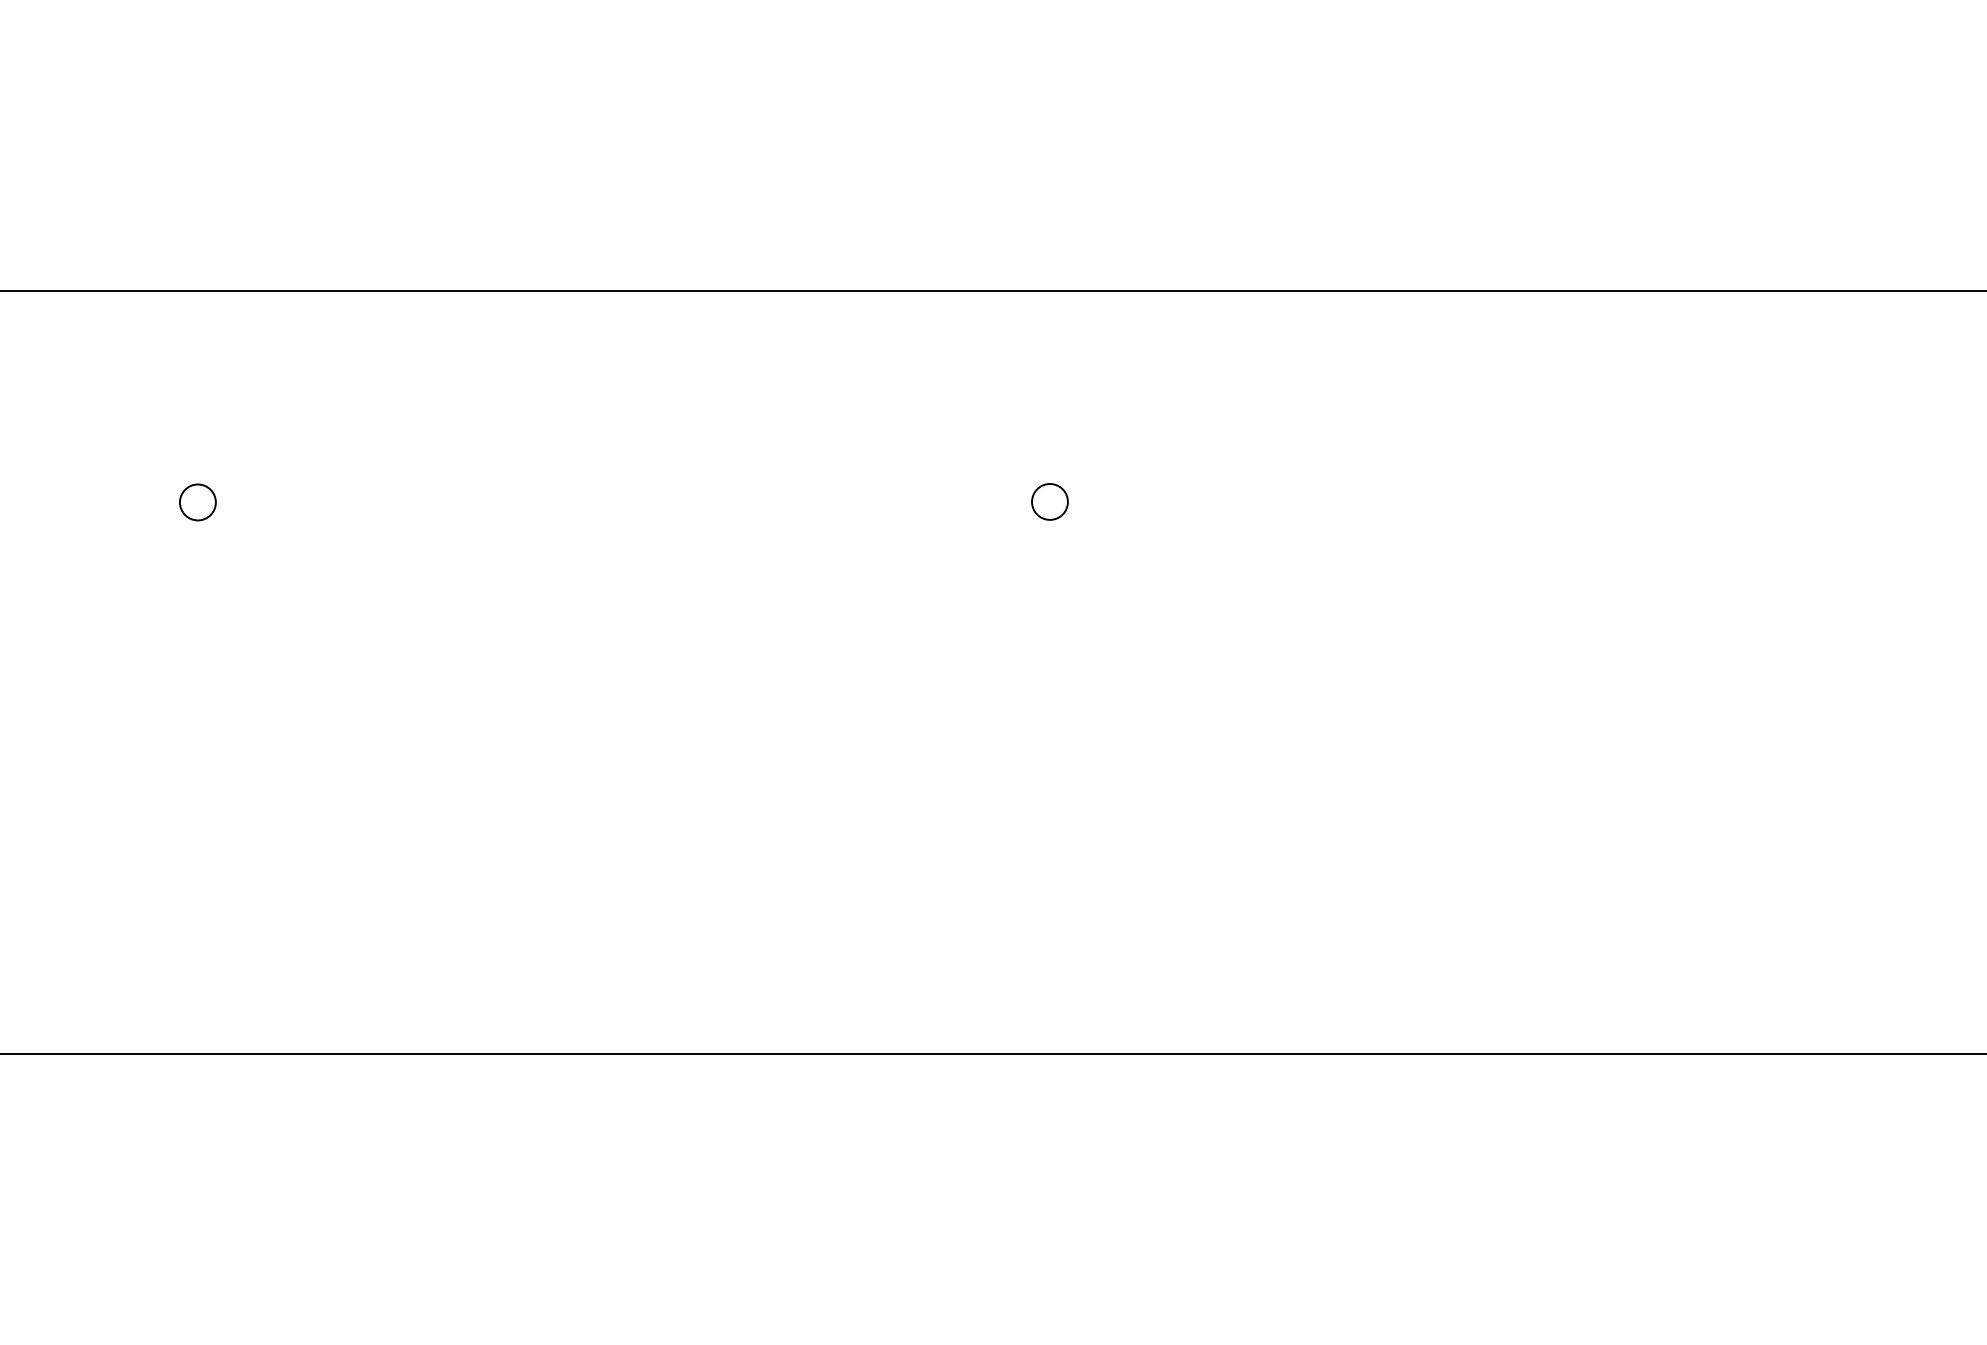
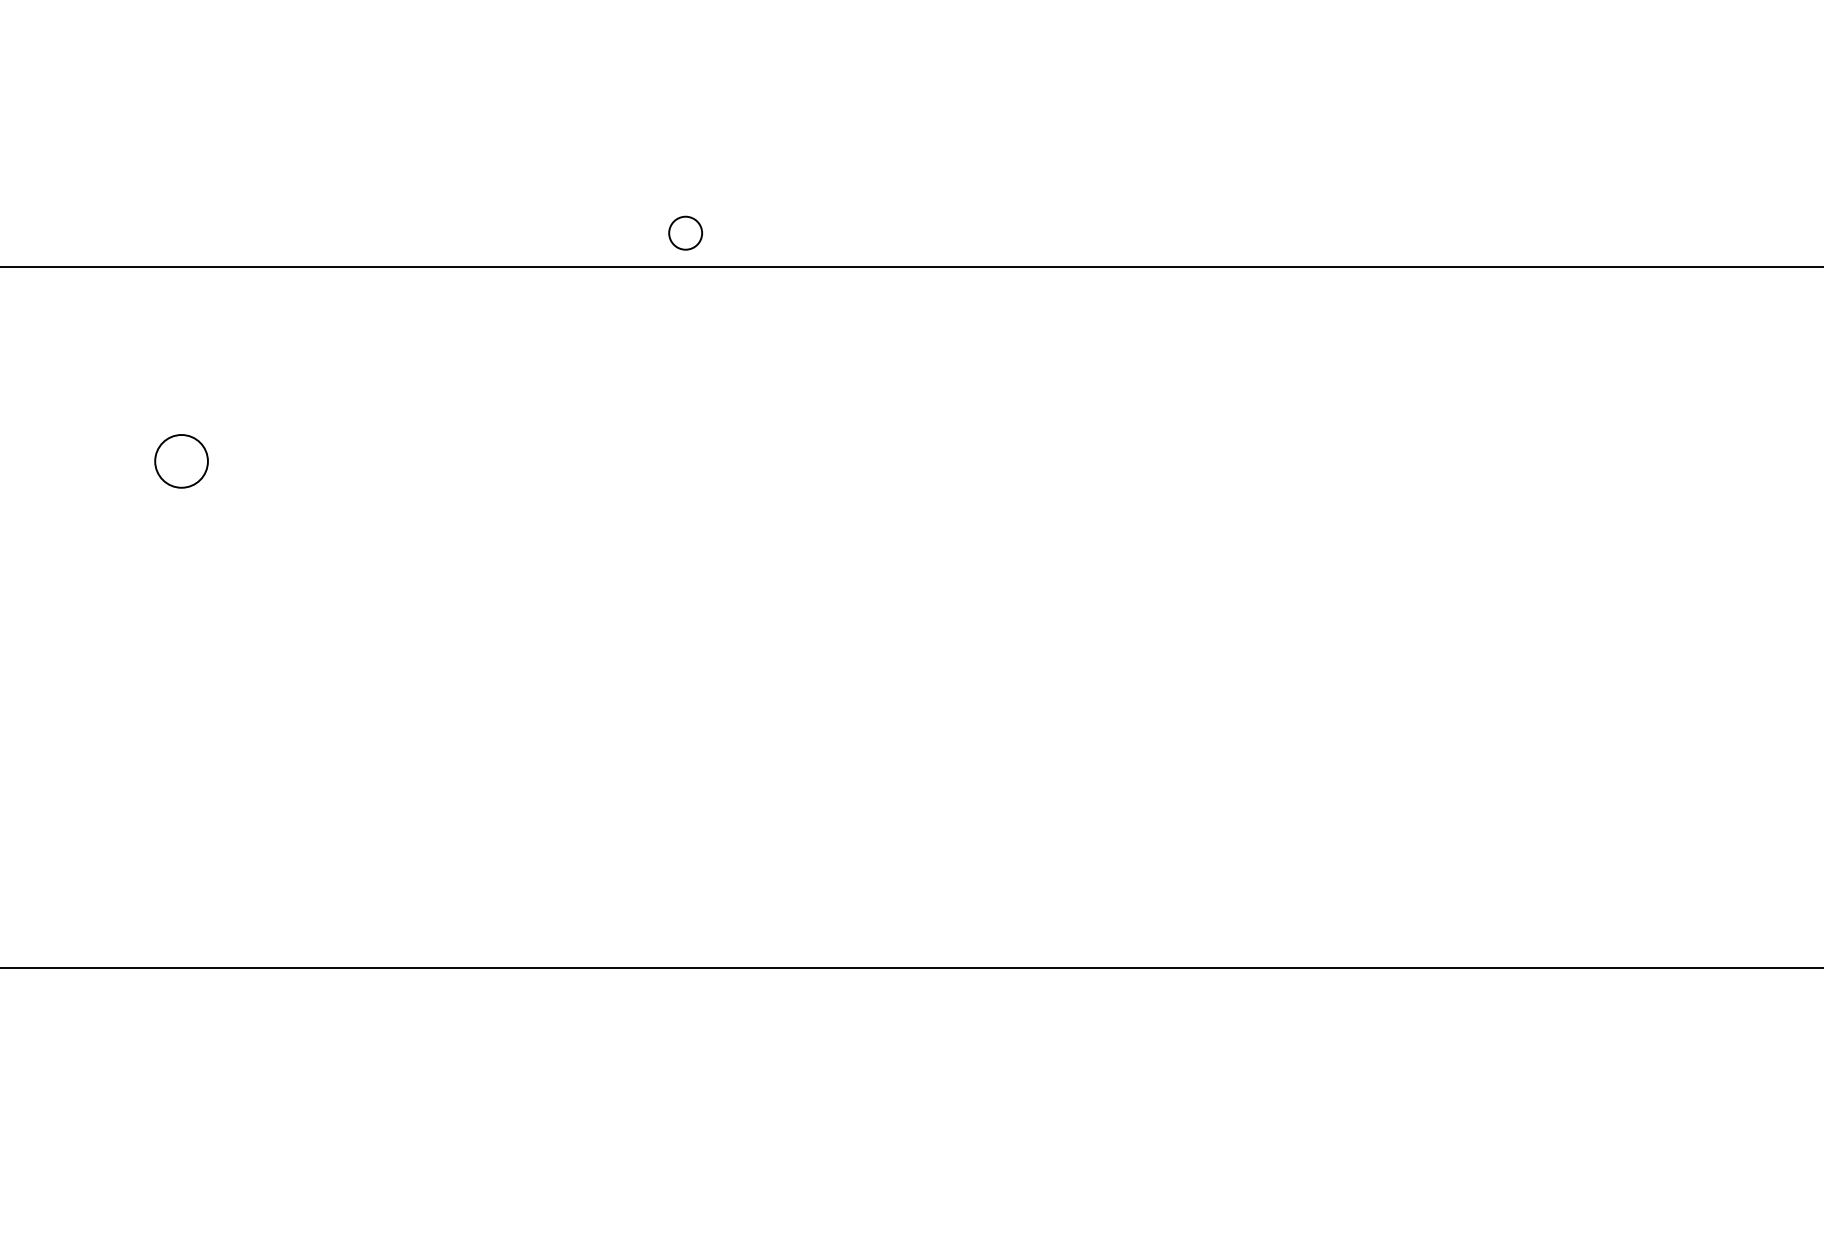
circle: (1049, 501) -> (685, 232), moved
circle: (197, 502) -> (181, 461), size x1.6

